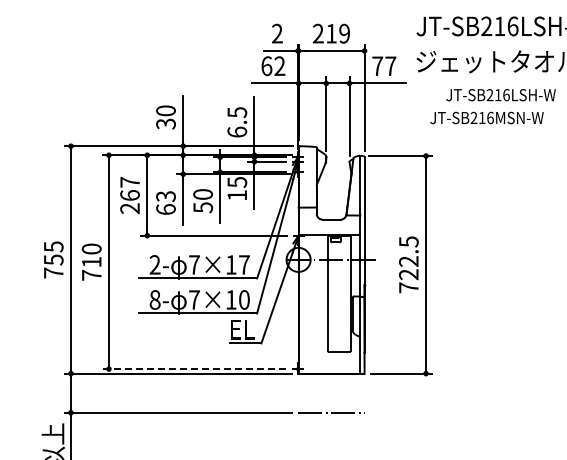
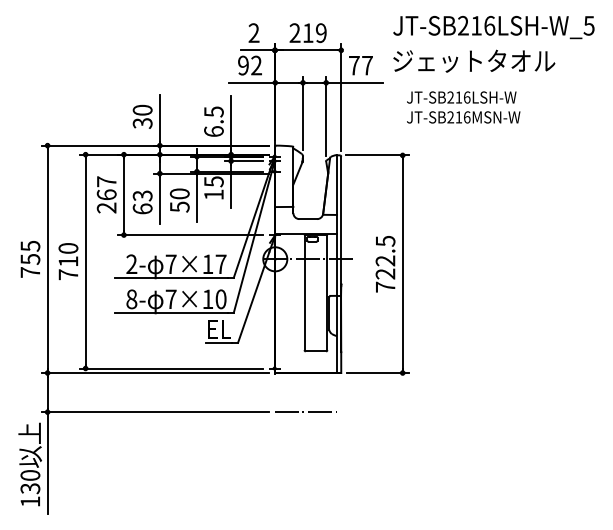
text: (266, 66) -> (243, 65), 62 -> 92
text: (500, 95) -> (461, 97), moved
line: (194, 369) -> (171, 368), dashed -> solid

